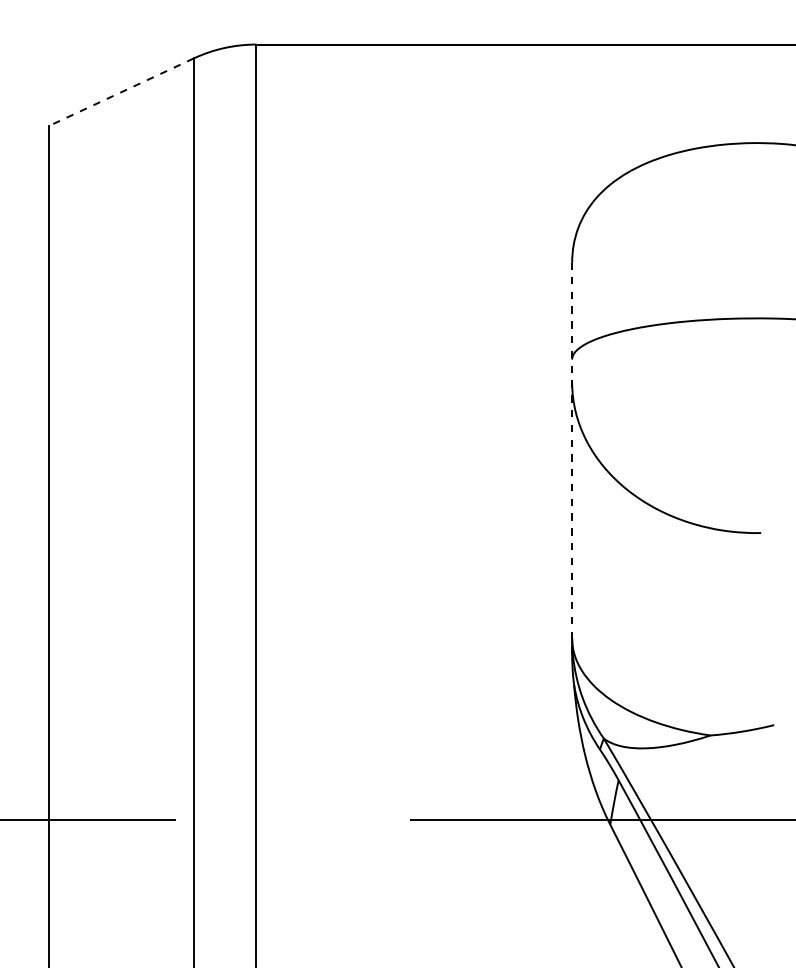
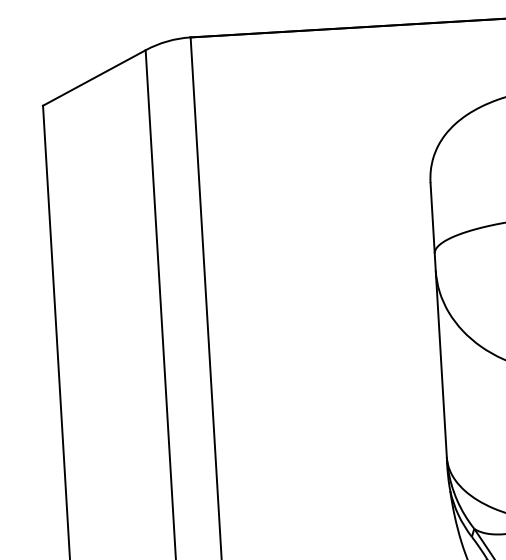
line: (121, 92) -> (94, 78), dashed -> solid
line: (572, 457) -> (439, 325), dashed -> solid

